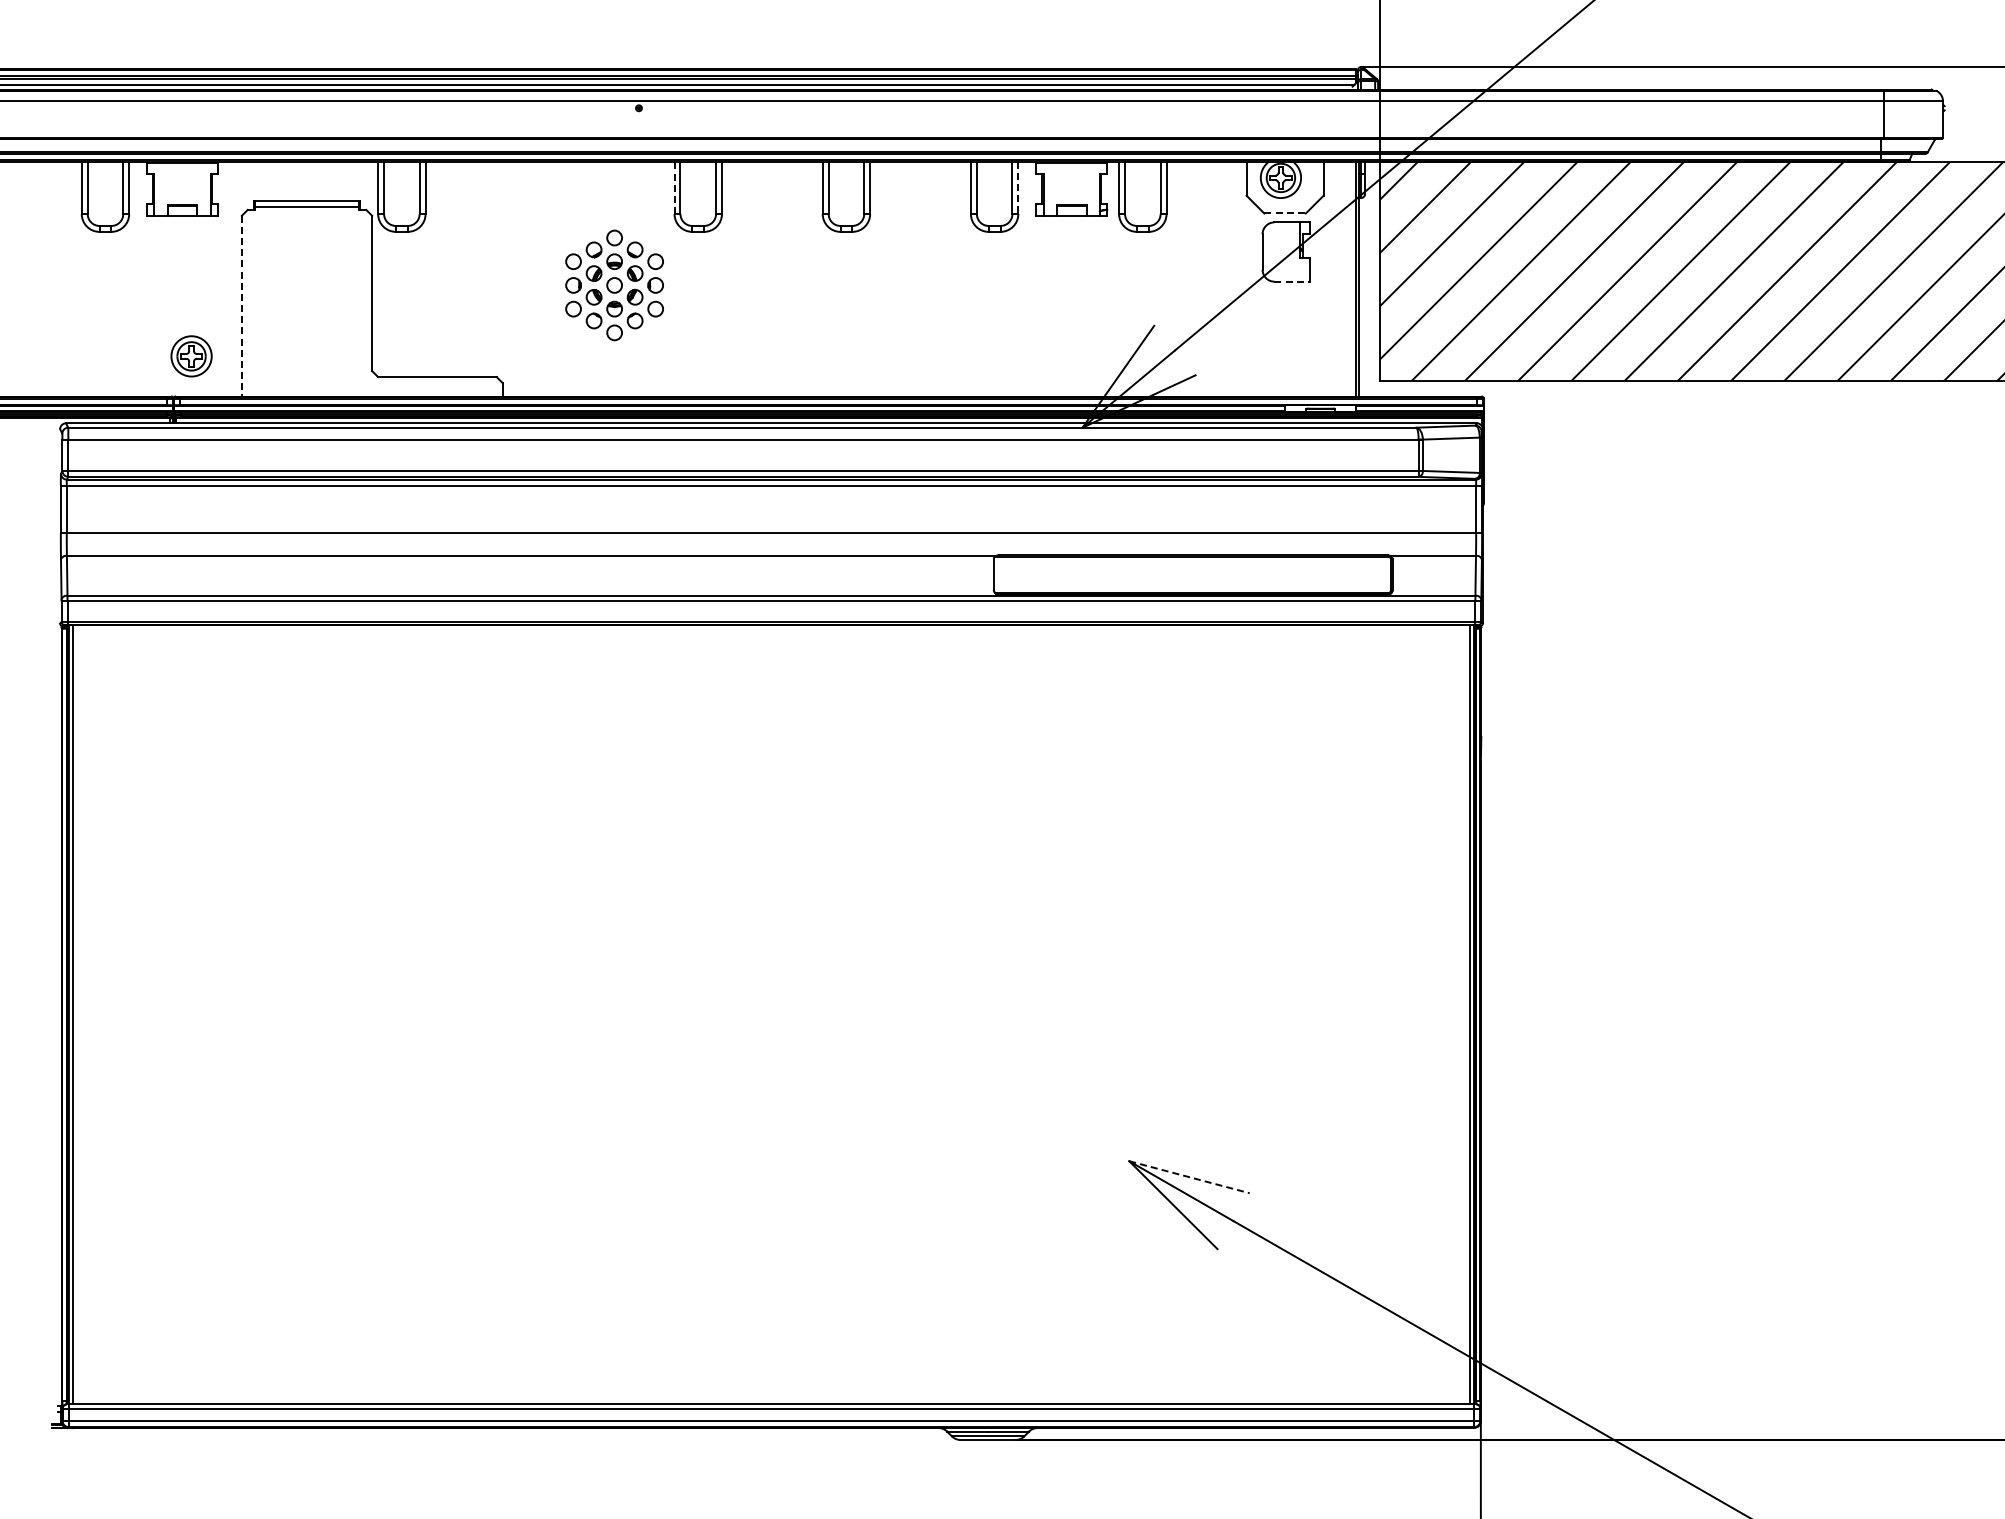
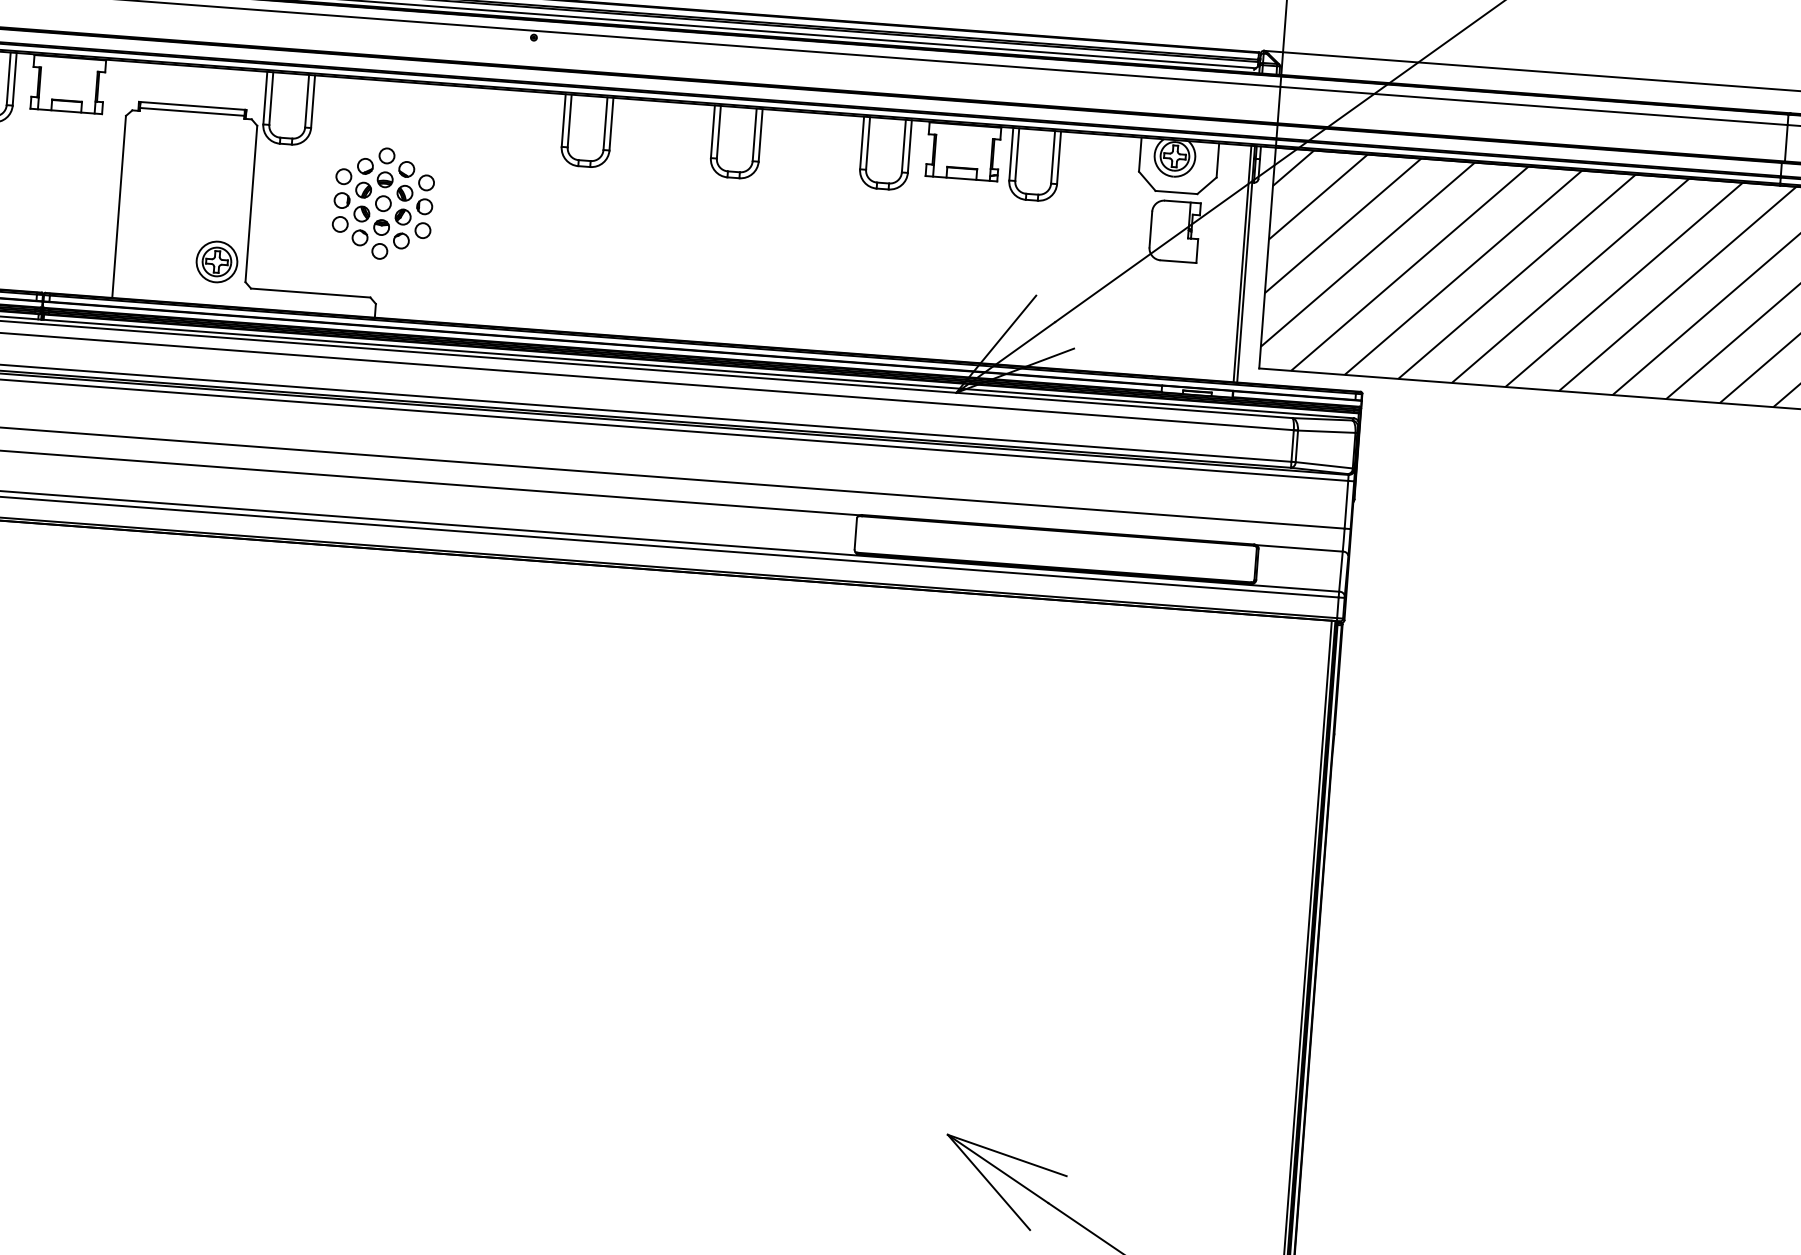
line: (674, 187) -> (563, 120), dashed -> solid
line: (1018, 188) -> (909, 147), dashed -> solid
line: (1285, 213) -> (1176, 192), dashed -> solid
line: (1292, 281) -> (1178, 261), dashed -> solid
part: (614, 285) -> (383, 203), moved
line: (241, 306) -> (118, 207), dashed -> solid
part: (191, 356) -> (216, 262), moved
line: (1189, 1177) -> (1007, 1155), dashed -> solid

